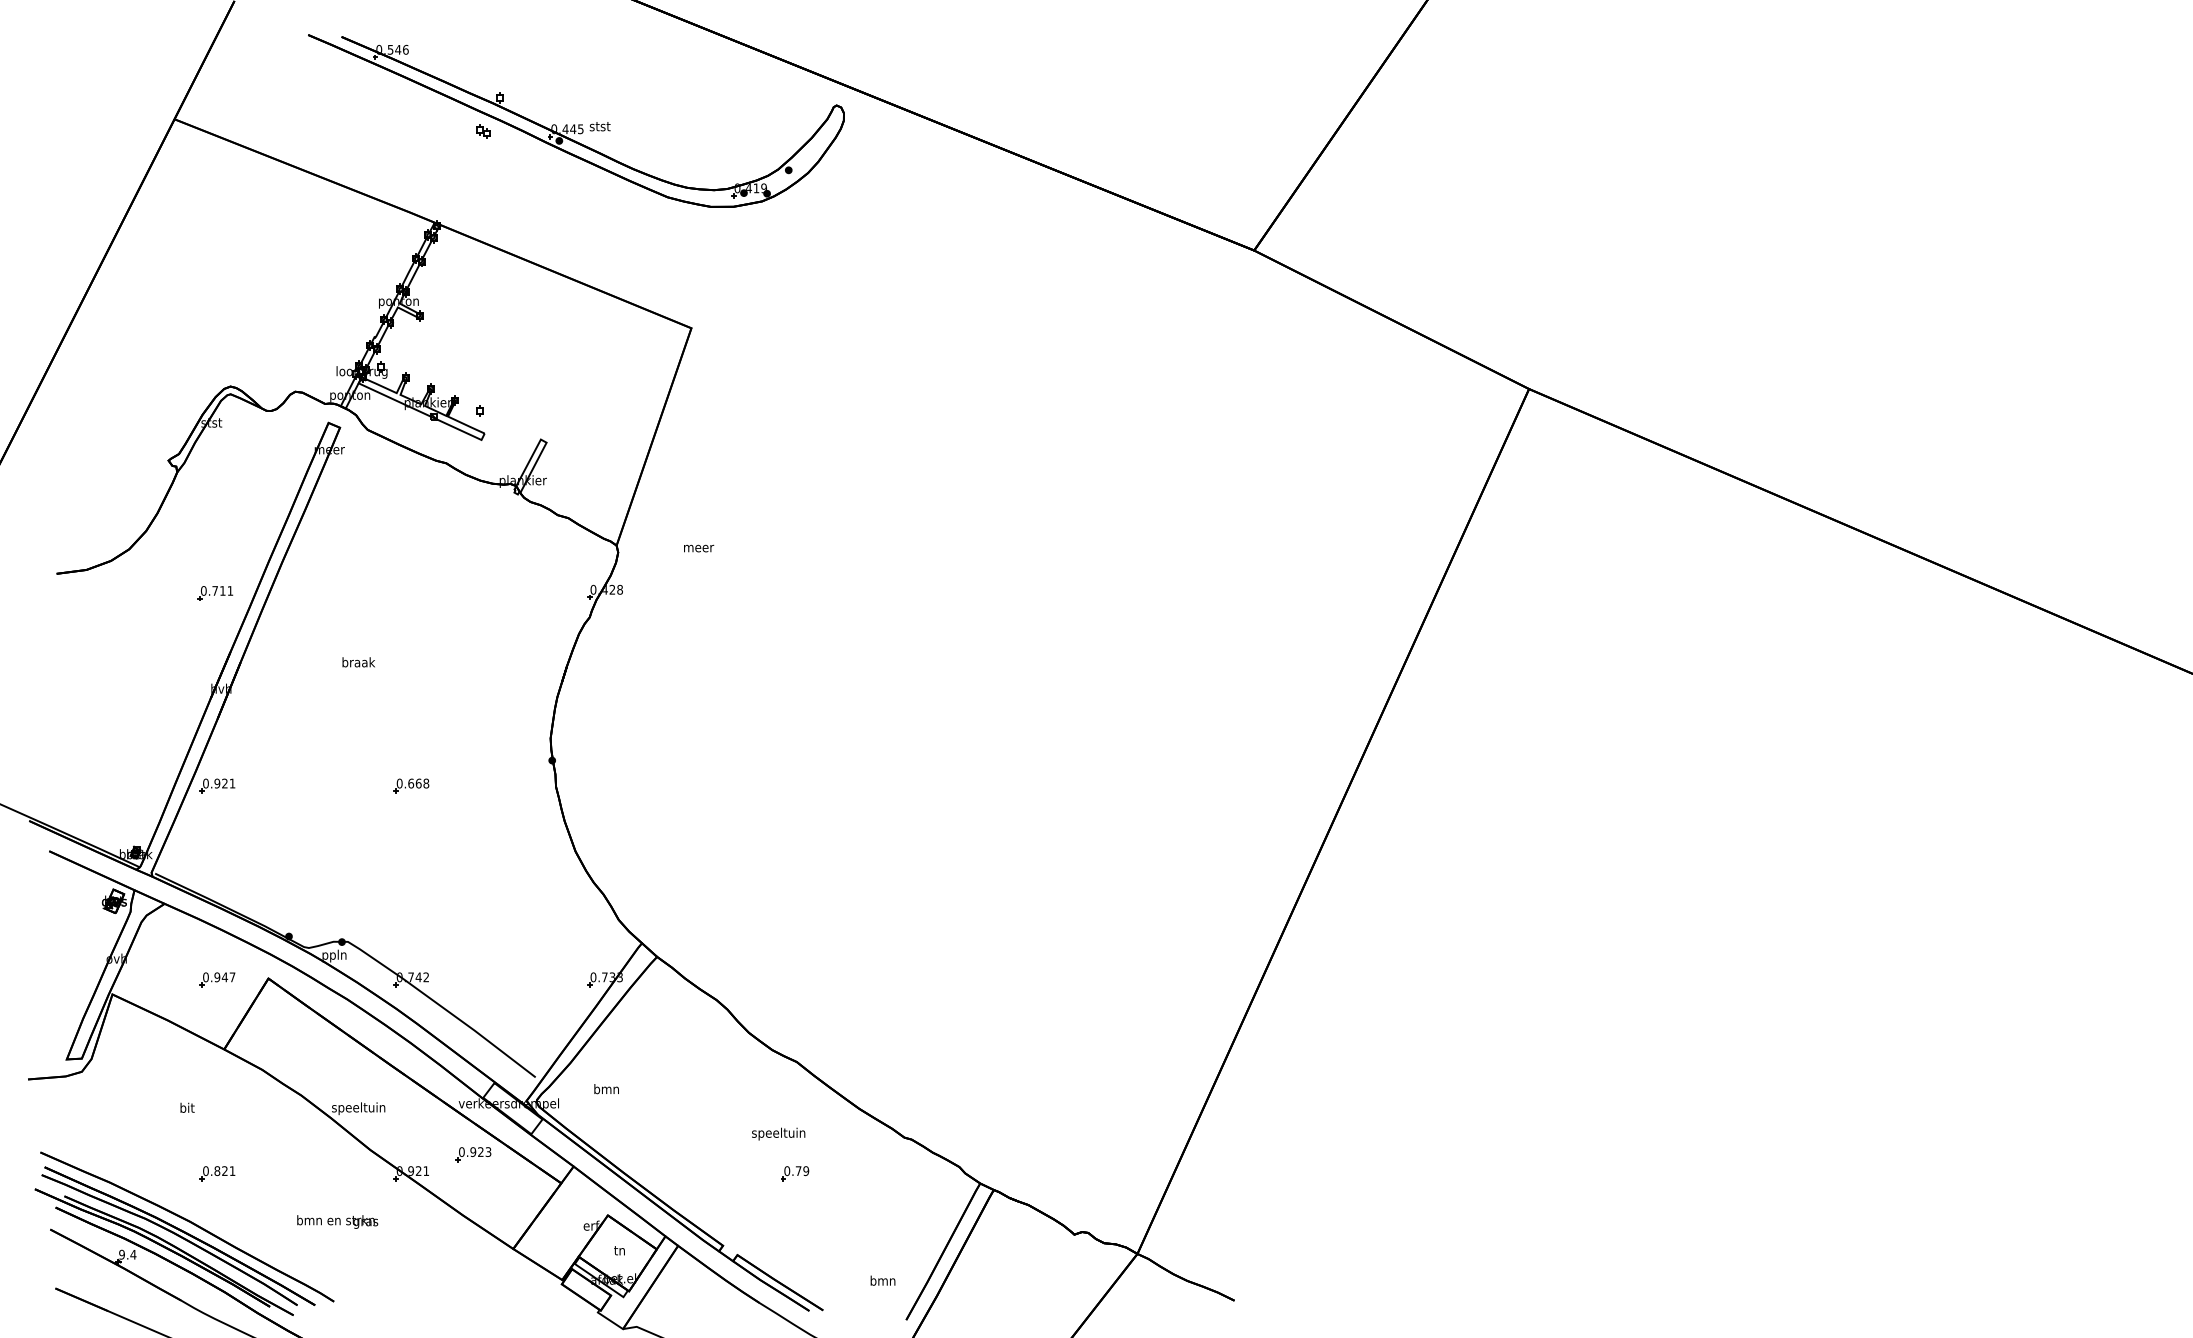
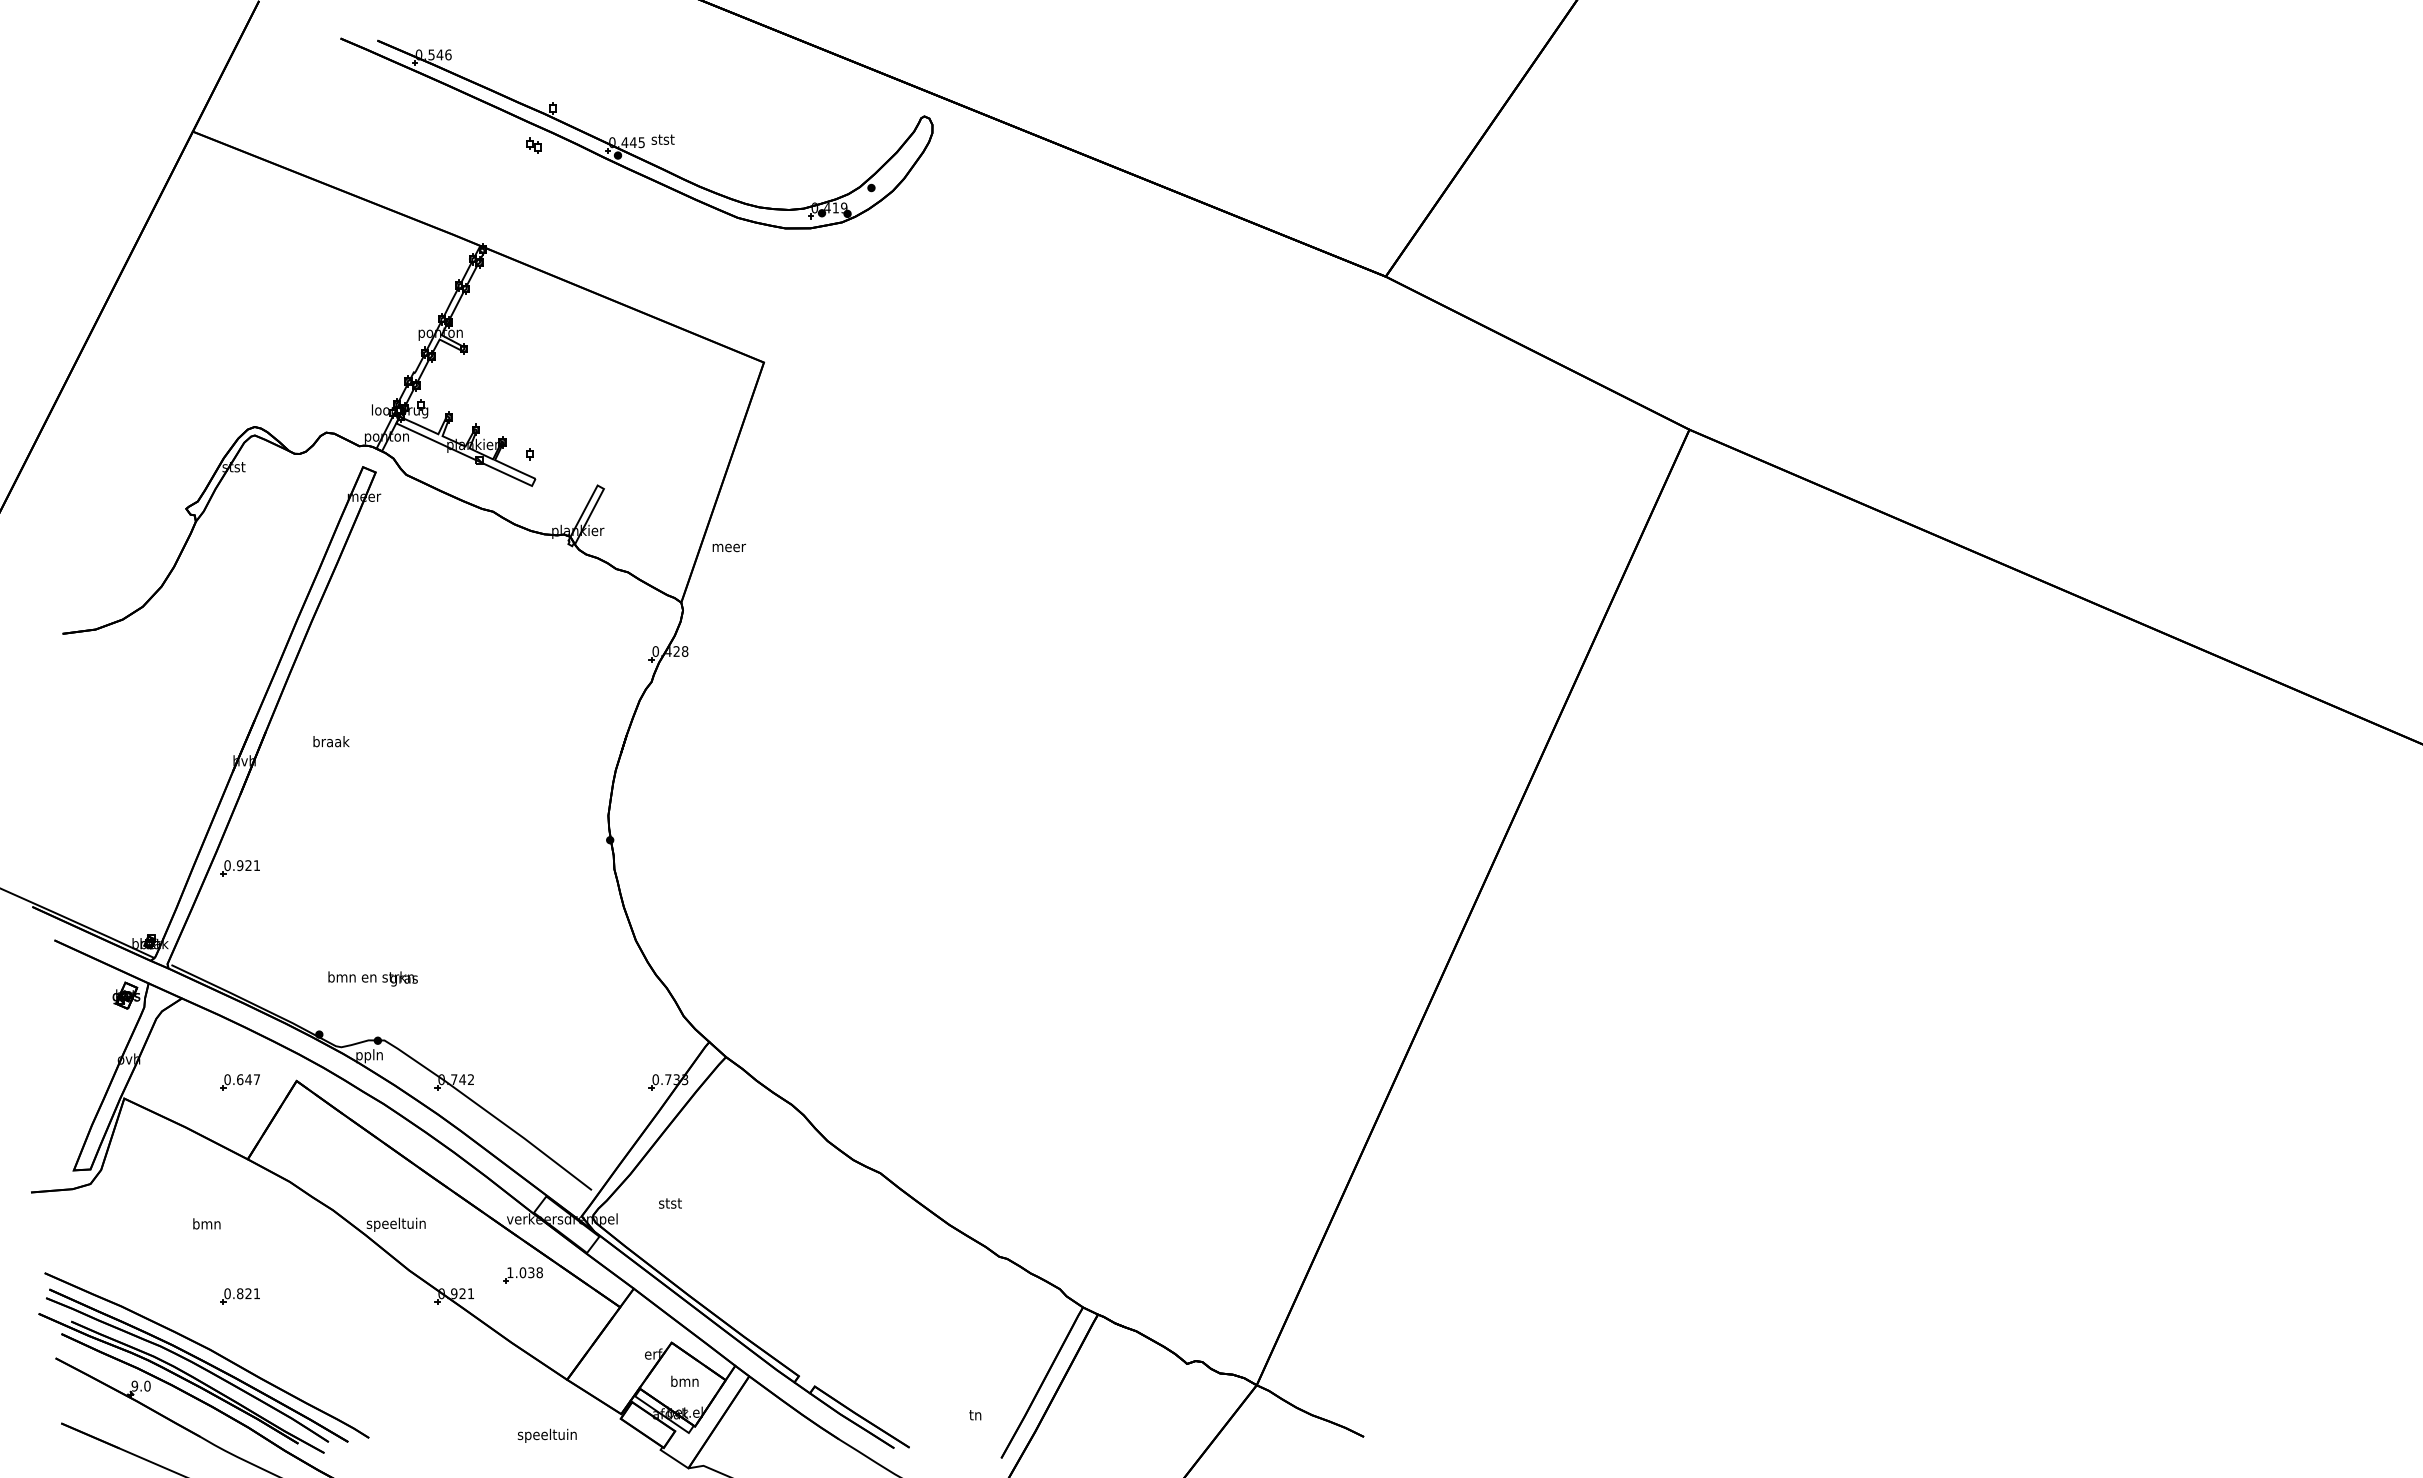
text: (698, 548) -> (728, 547), moved
part: (214, 593) -> (237, 655), removed
text: (358, 662) -> (331, 741), moved
part: (411, 786) -> (454, 868), removed
text: (216, 977) -> (239, 1079), 0.947 -> 0.647
text: (605, 1088) -> (669, 1202), bmn -> stst
text: (186, 1107) -> (206, 1223), bit -> bmn
text: (778, 1133) -> (547, 1435), moved
text: (474, 1151) -> (524, 1272), 0.923 -> 1.038
part: (795, 1173) -> (878, 1296), removed
text: (337, 1221) -> (372, 978), moved
text: (619, 1249) -> (684, 1380), tn -> bmn
text: (133, 1254) -> (147, 1385), 9.4 -> 9.0
text: (882, 1280) -> (975, 1414), bmn -> tn

